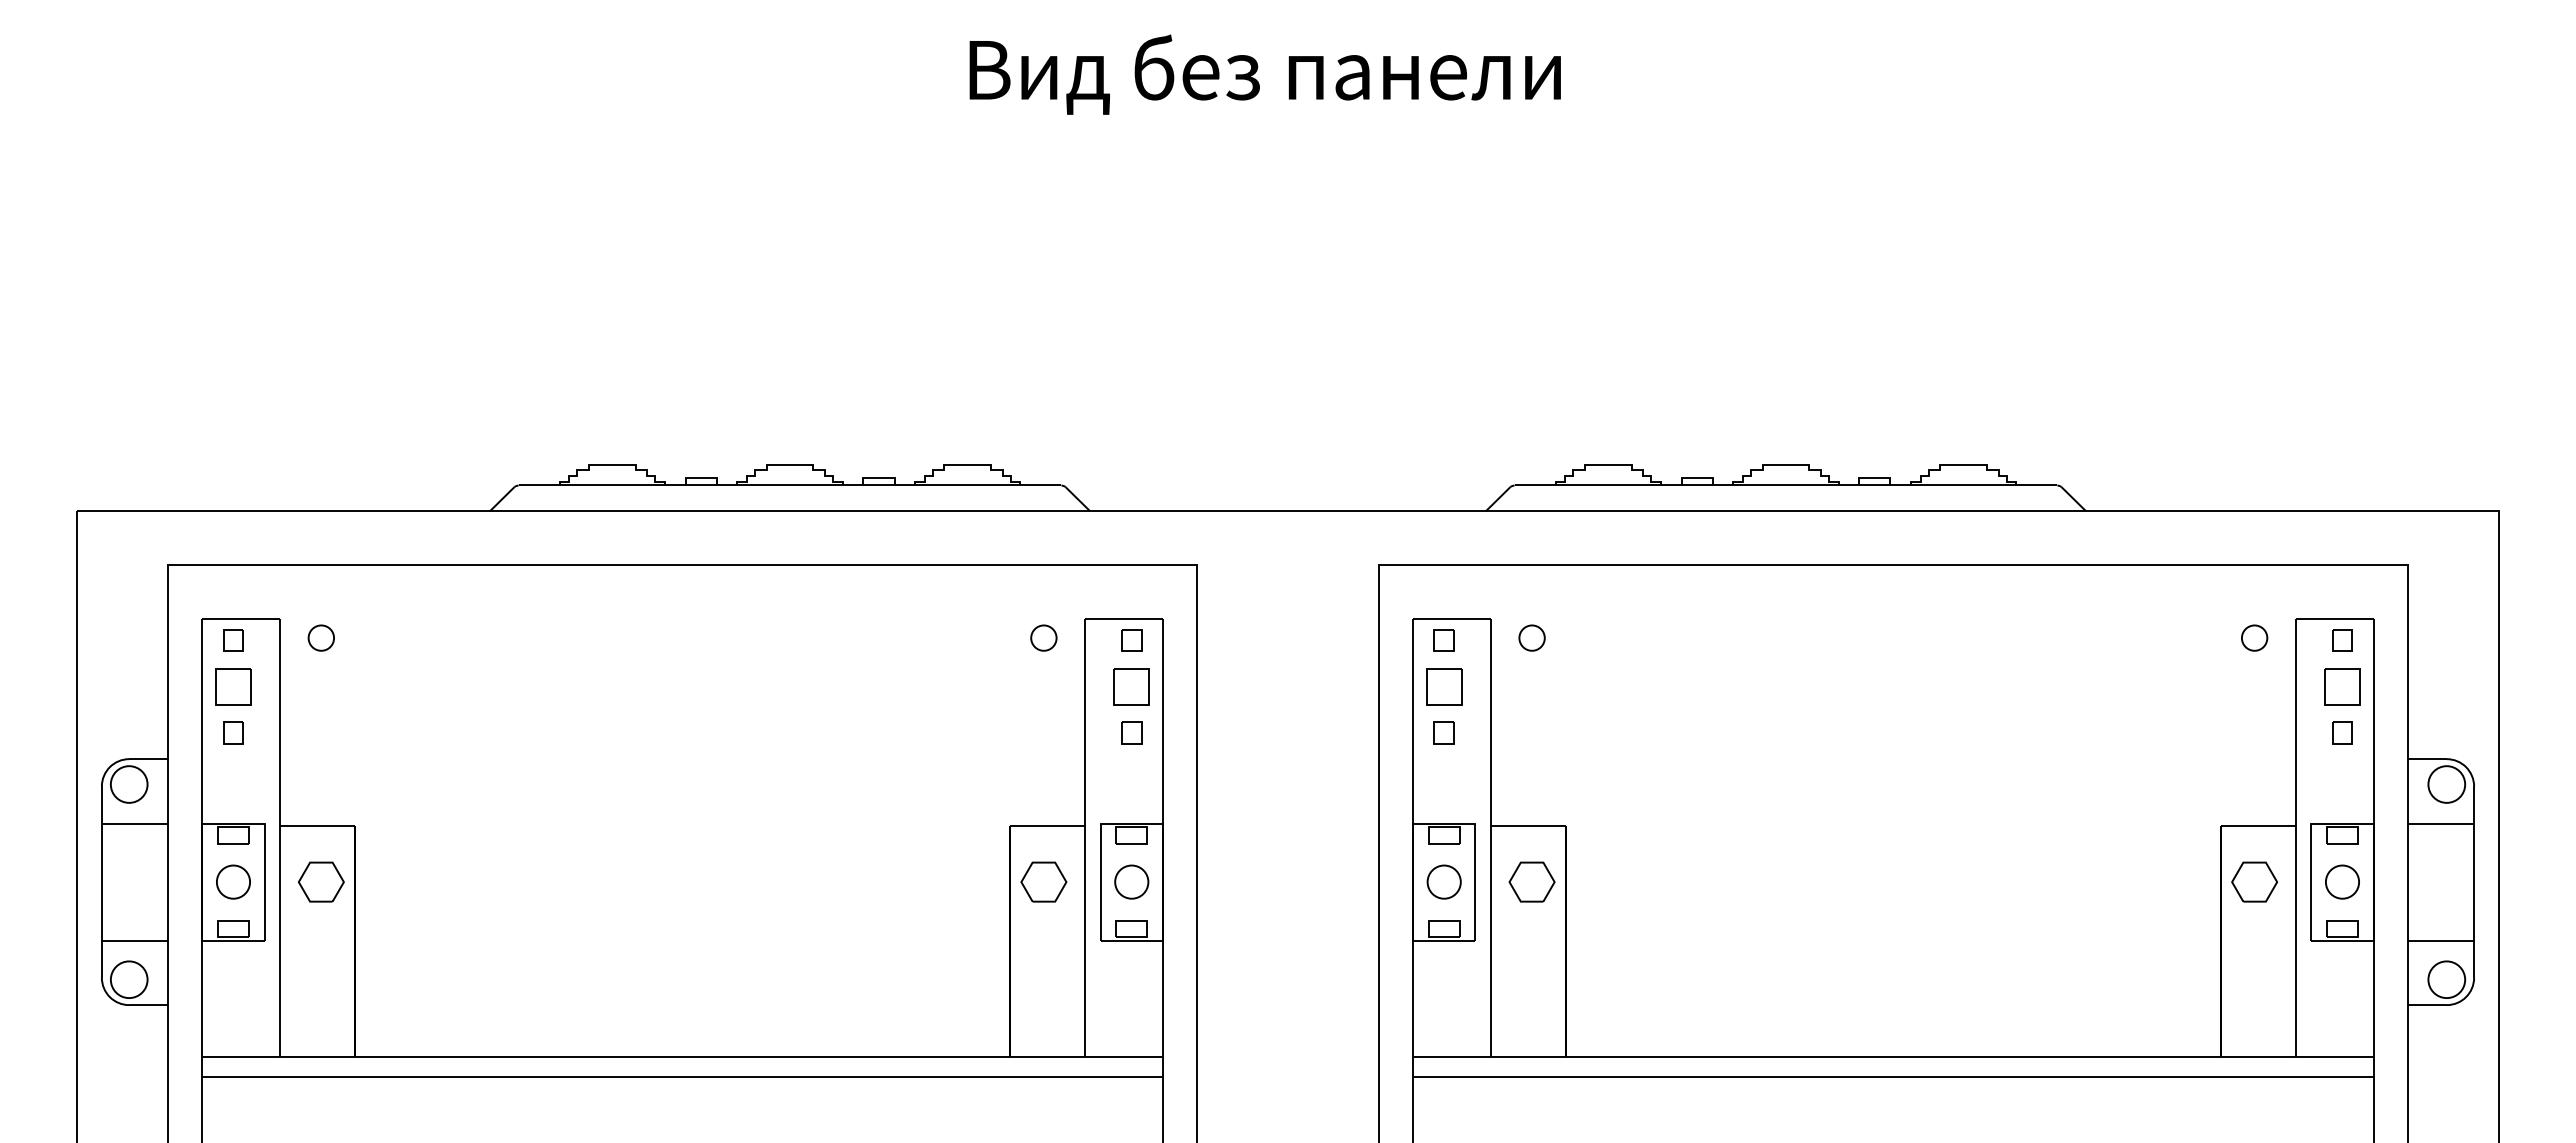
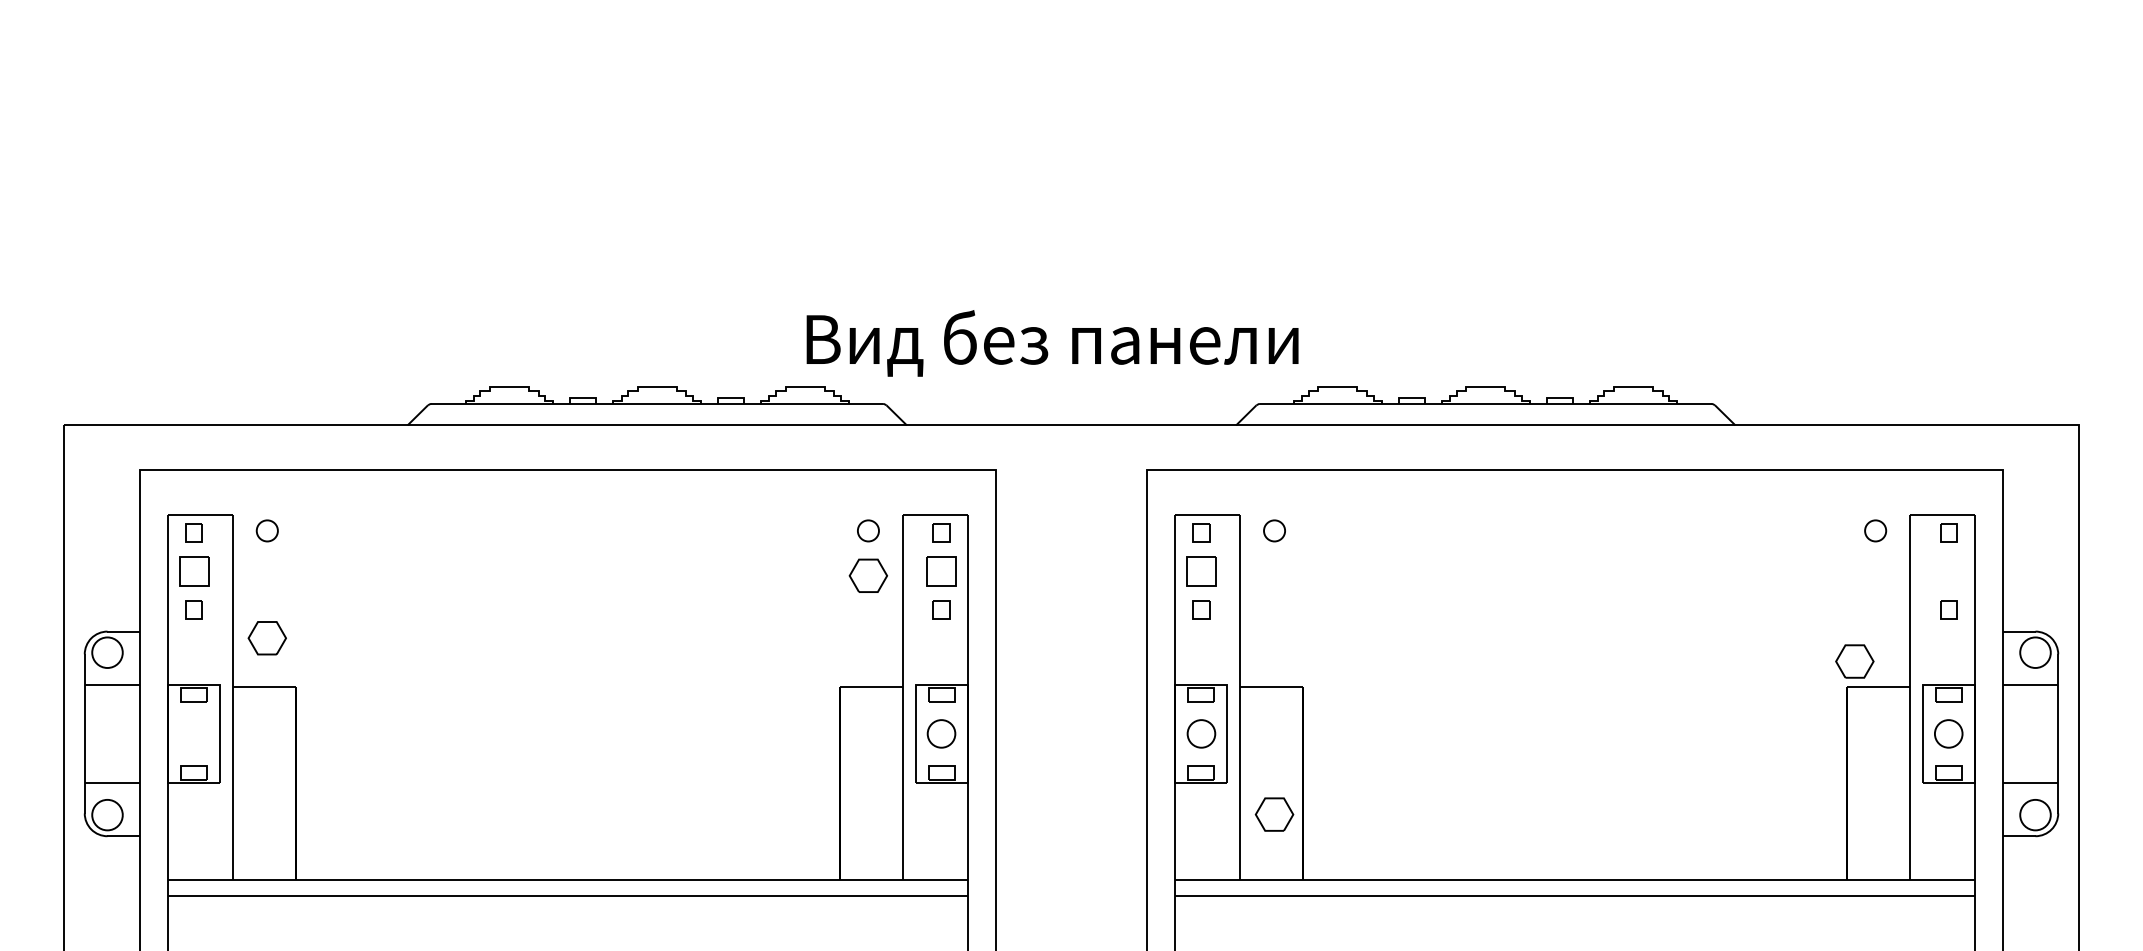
text: (1264, 74) -> (1051, 343), moved
part: (2342, 686) -> (1948, 571), removed
part: (233, 881) -> (194, 733), removed
part: (321, 881) -> (267, 637), moved
part: (1043, 881) -> (868, 575), moved
part: (1531, 881) -> (1274, 814), moved
part: (2254, 881) -> (1854, 661), moved

